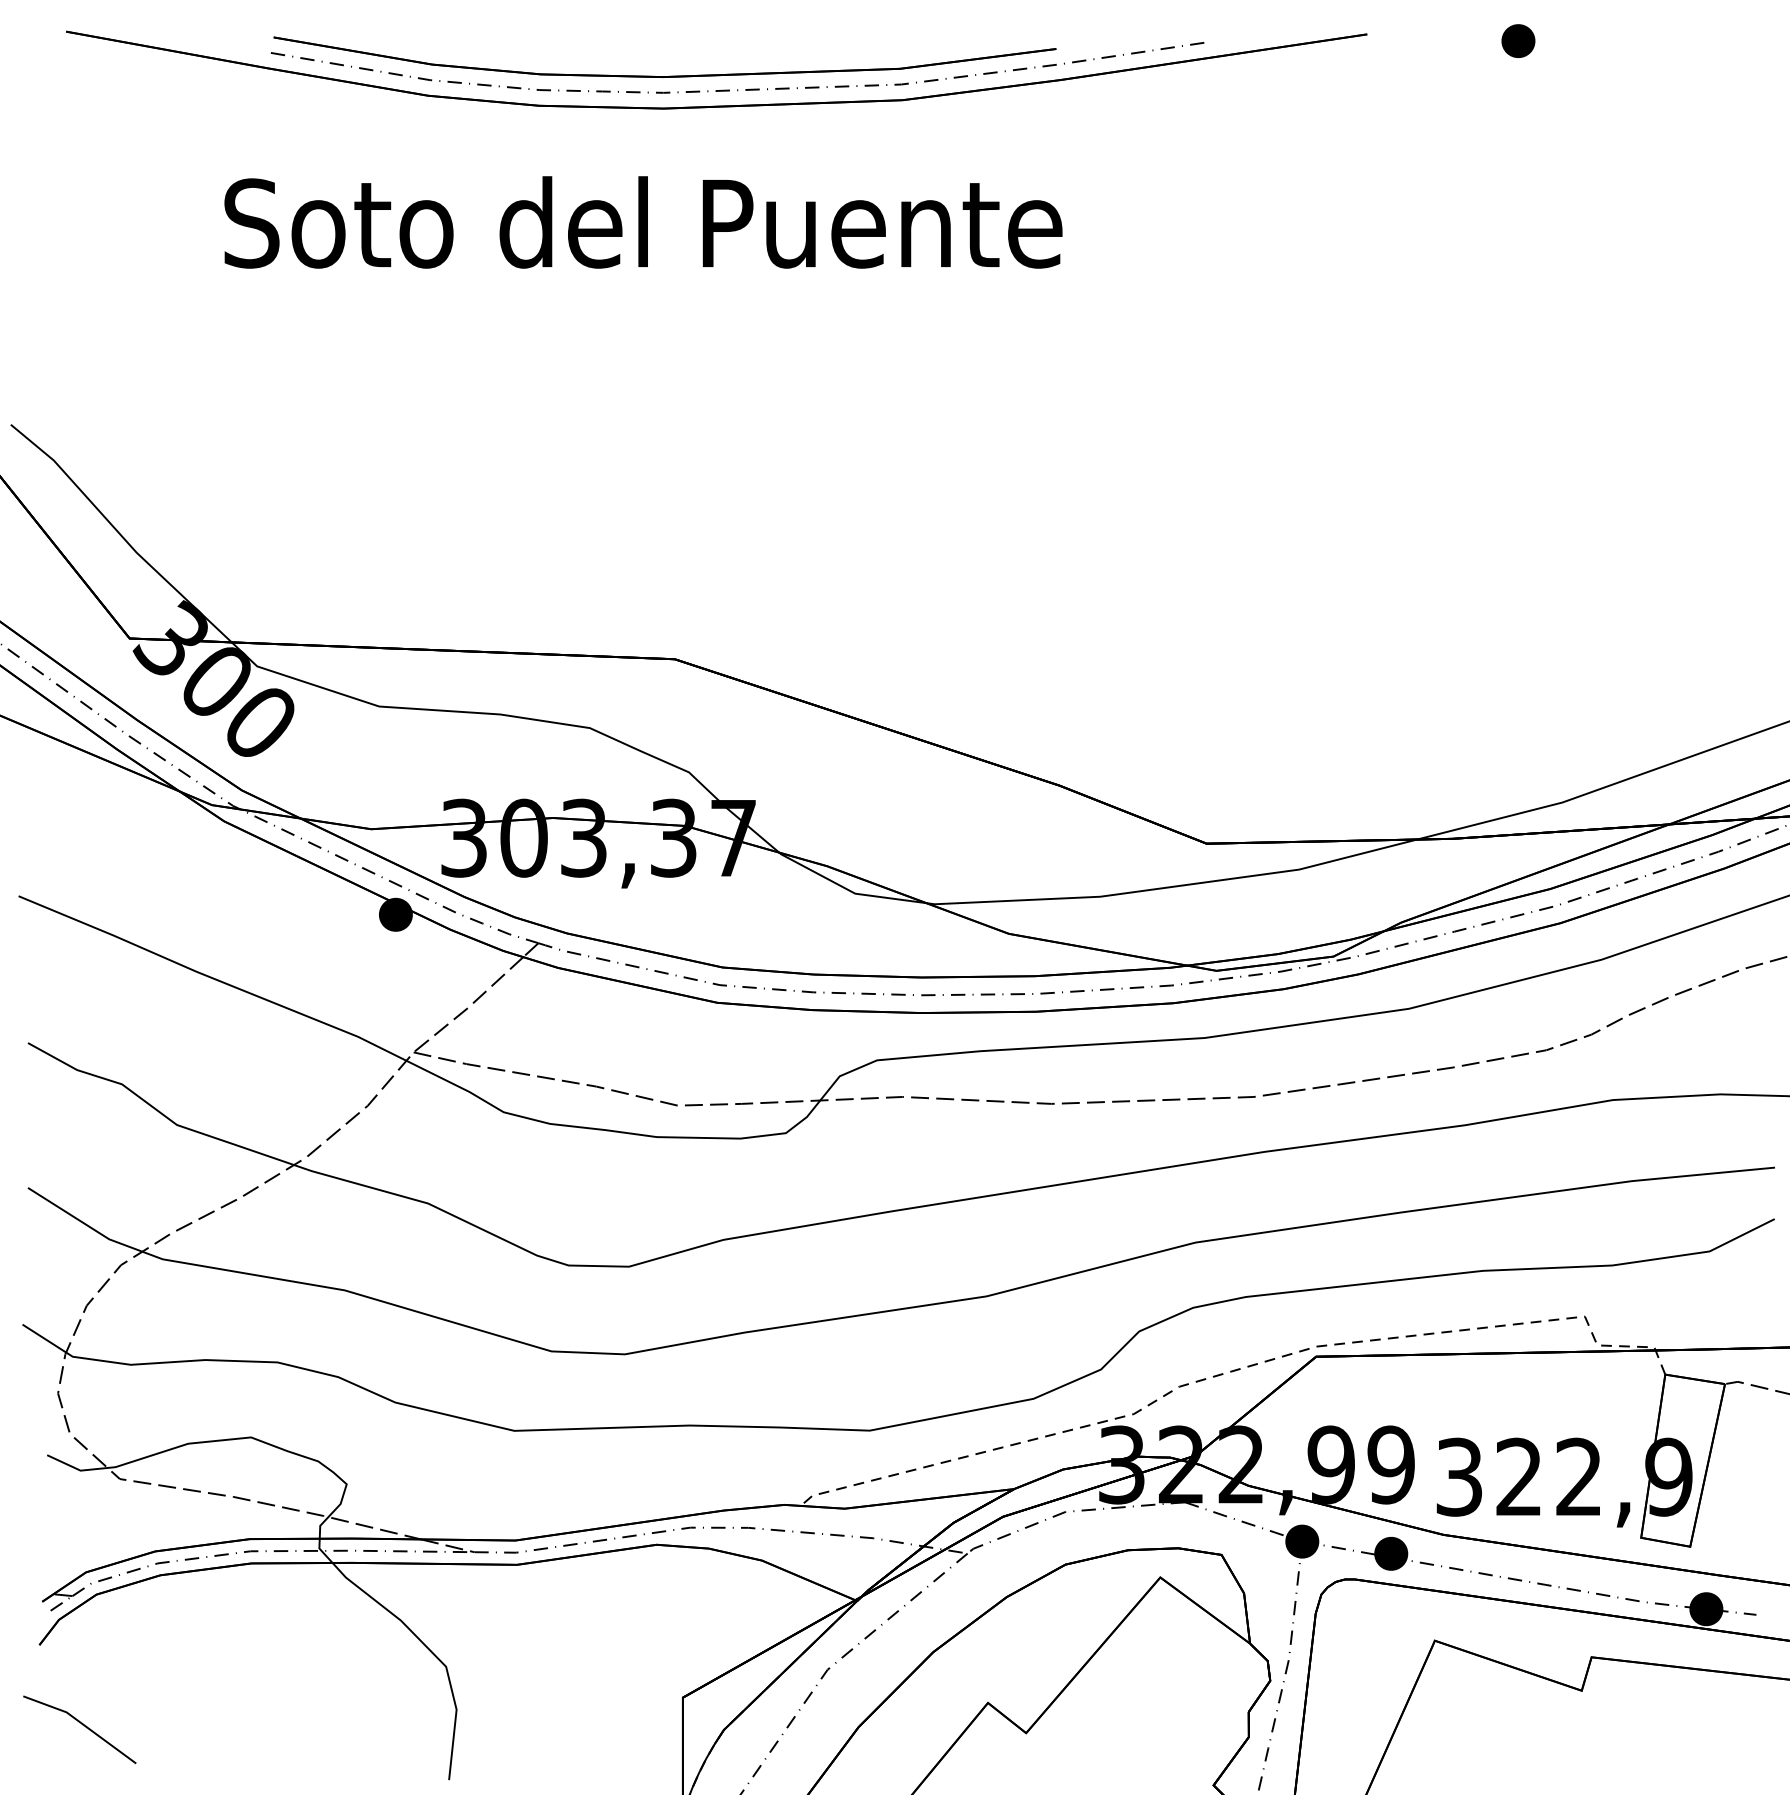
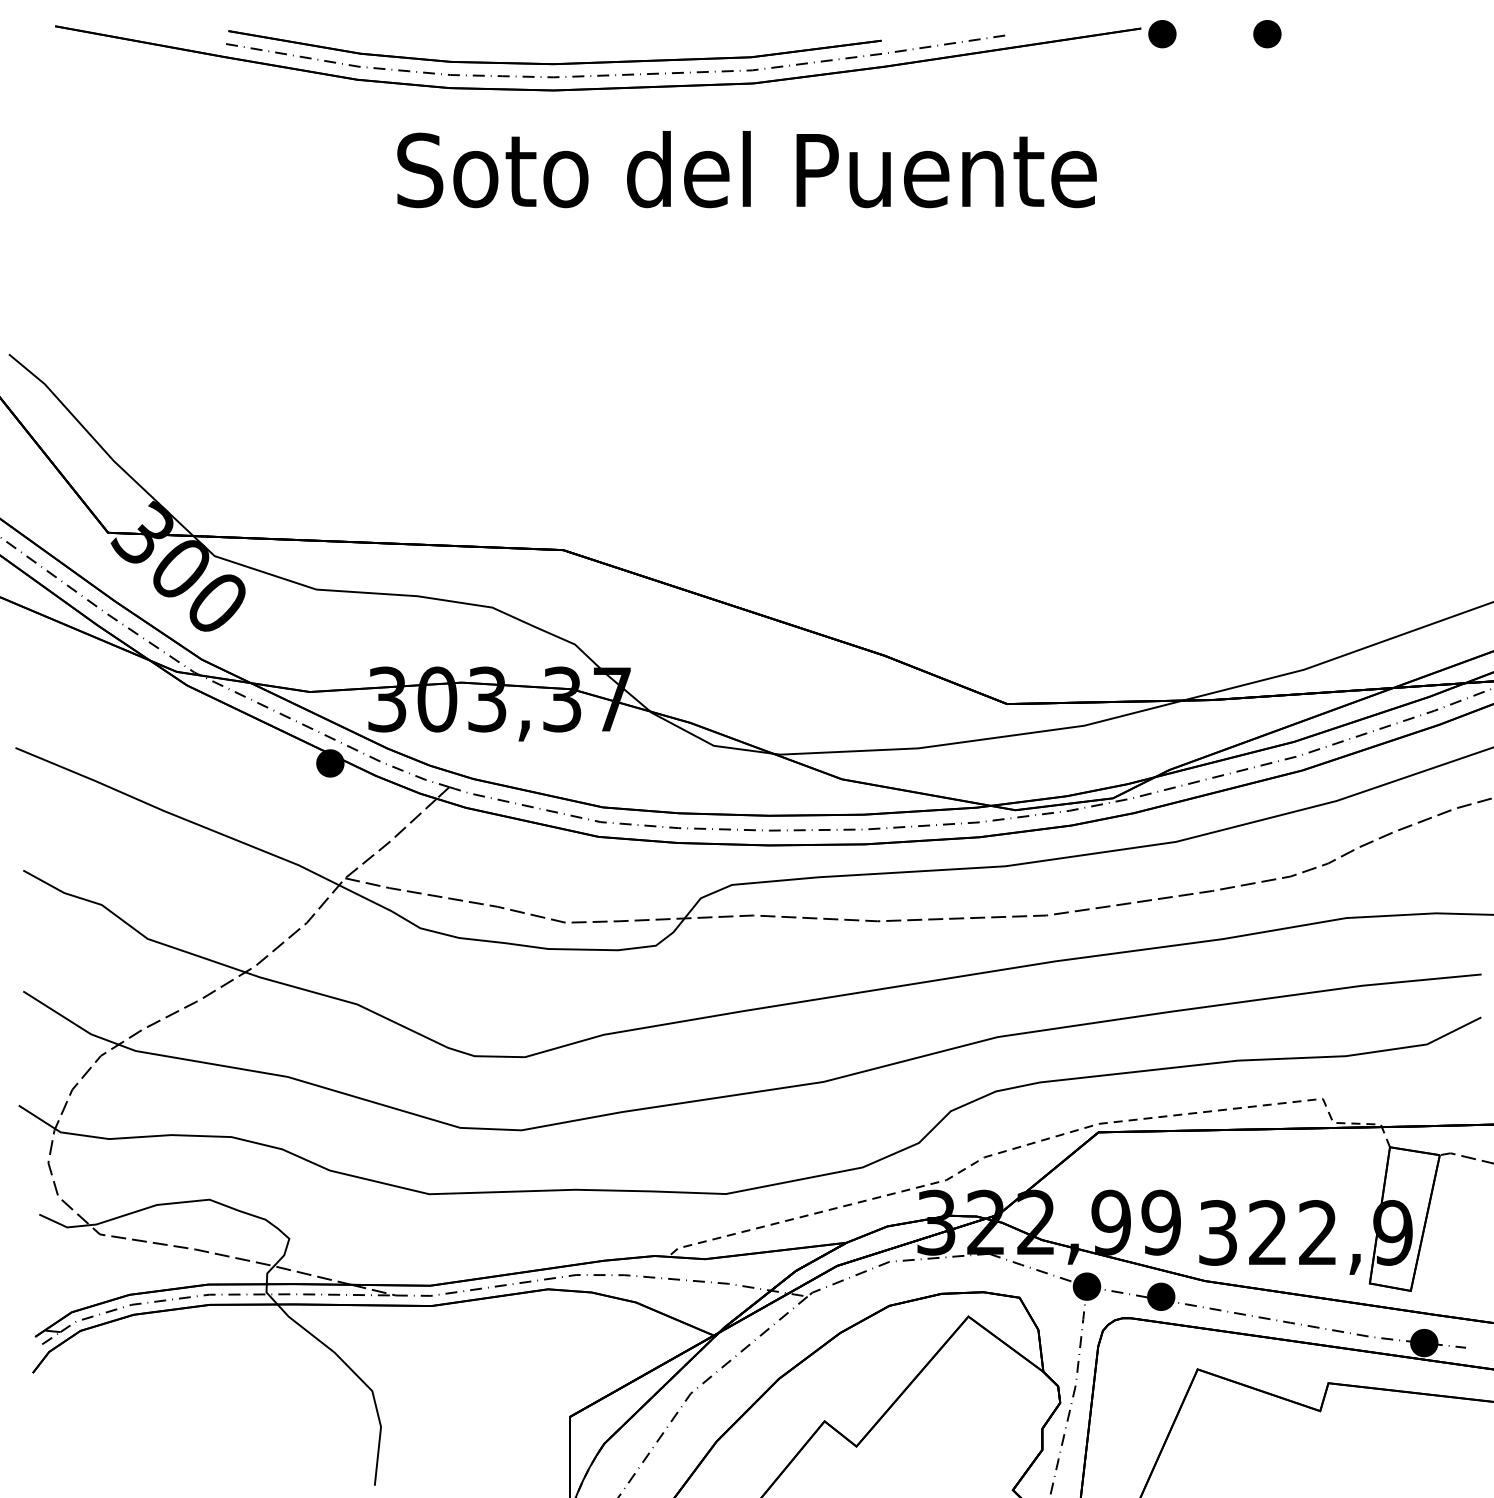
part: (1392, 41) -> (1162, 34), added
text: (642, 222) -> (746, 169), moved
line: (80, 1724) -> (67, 1439), removed

